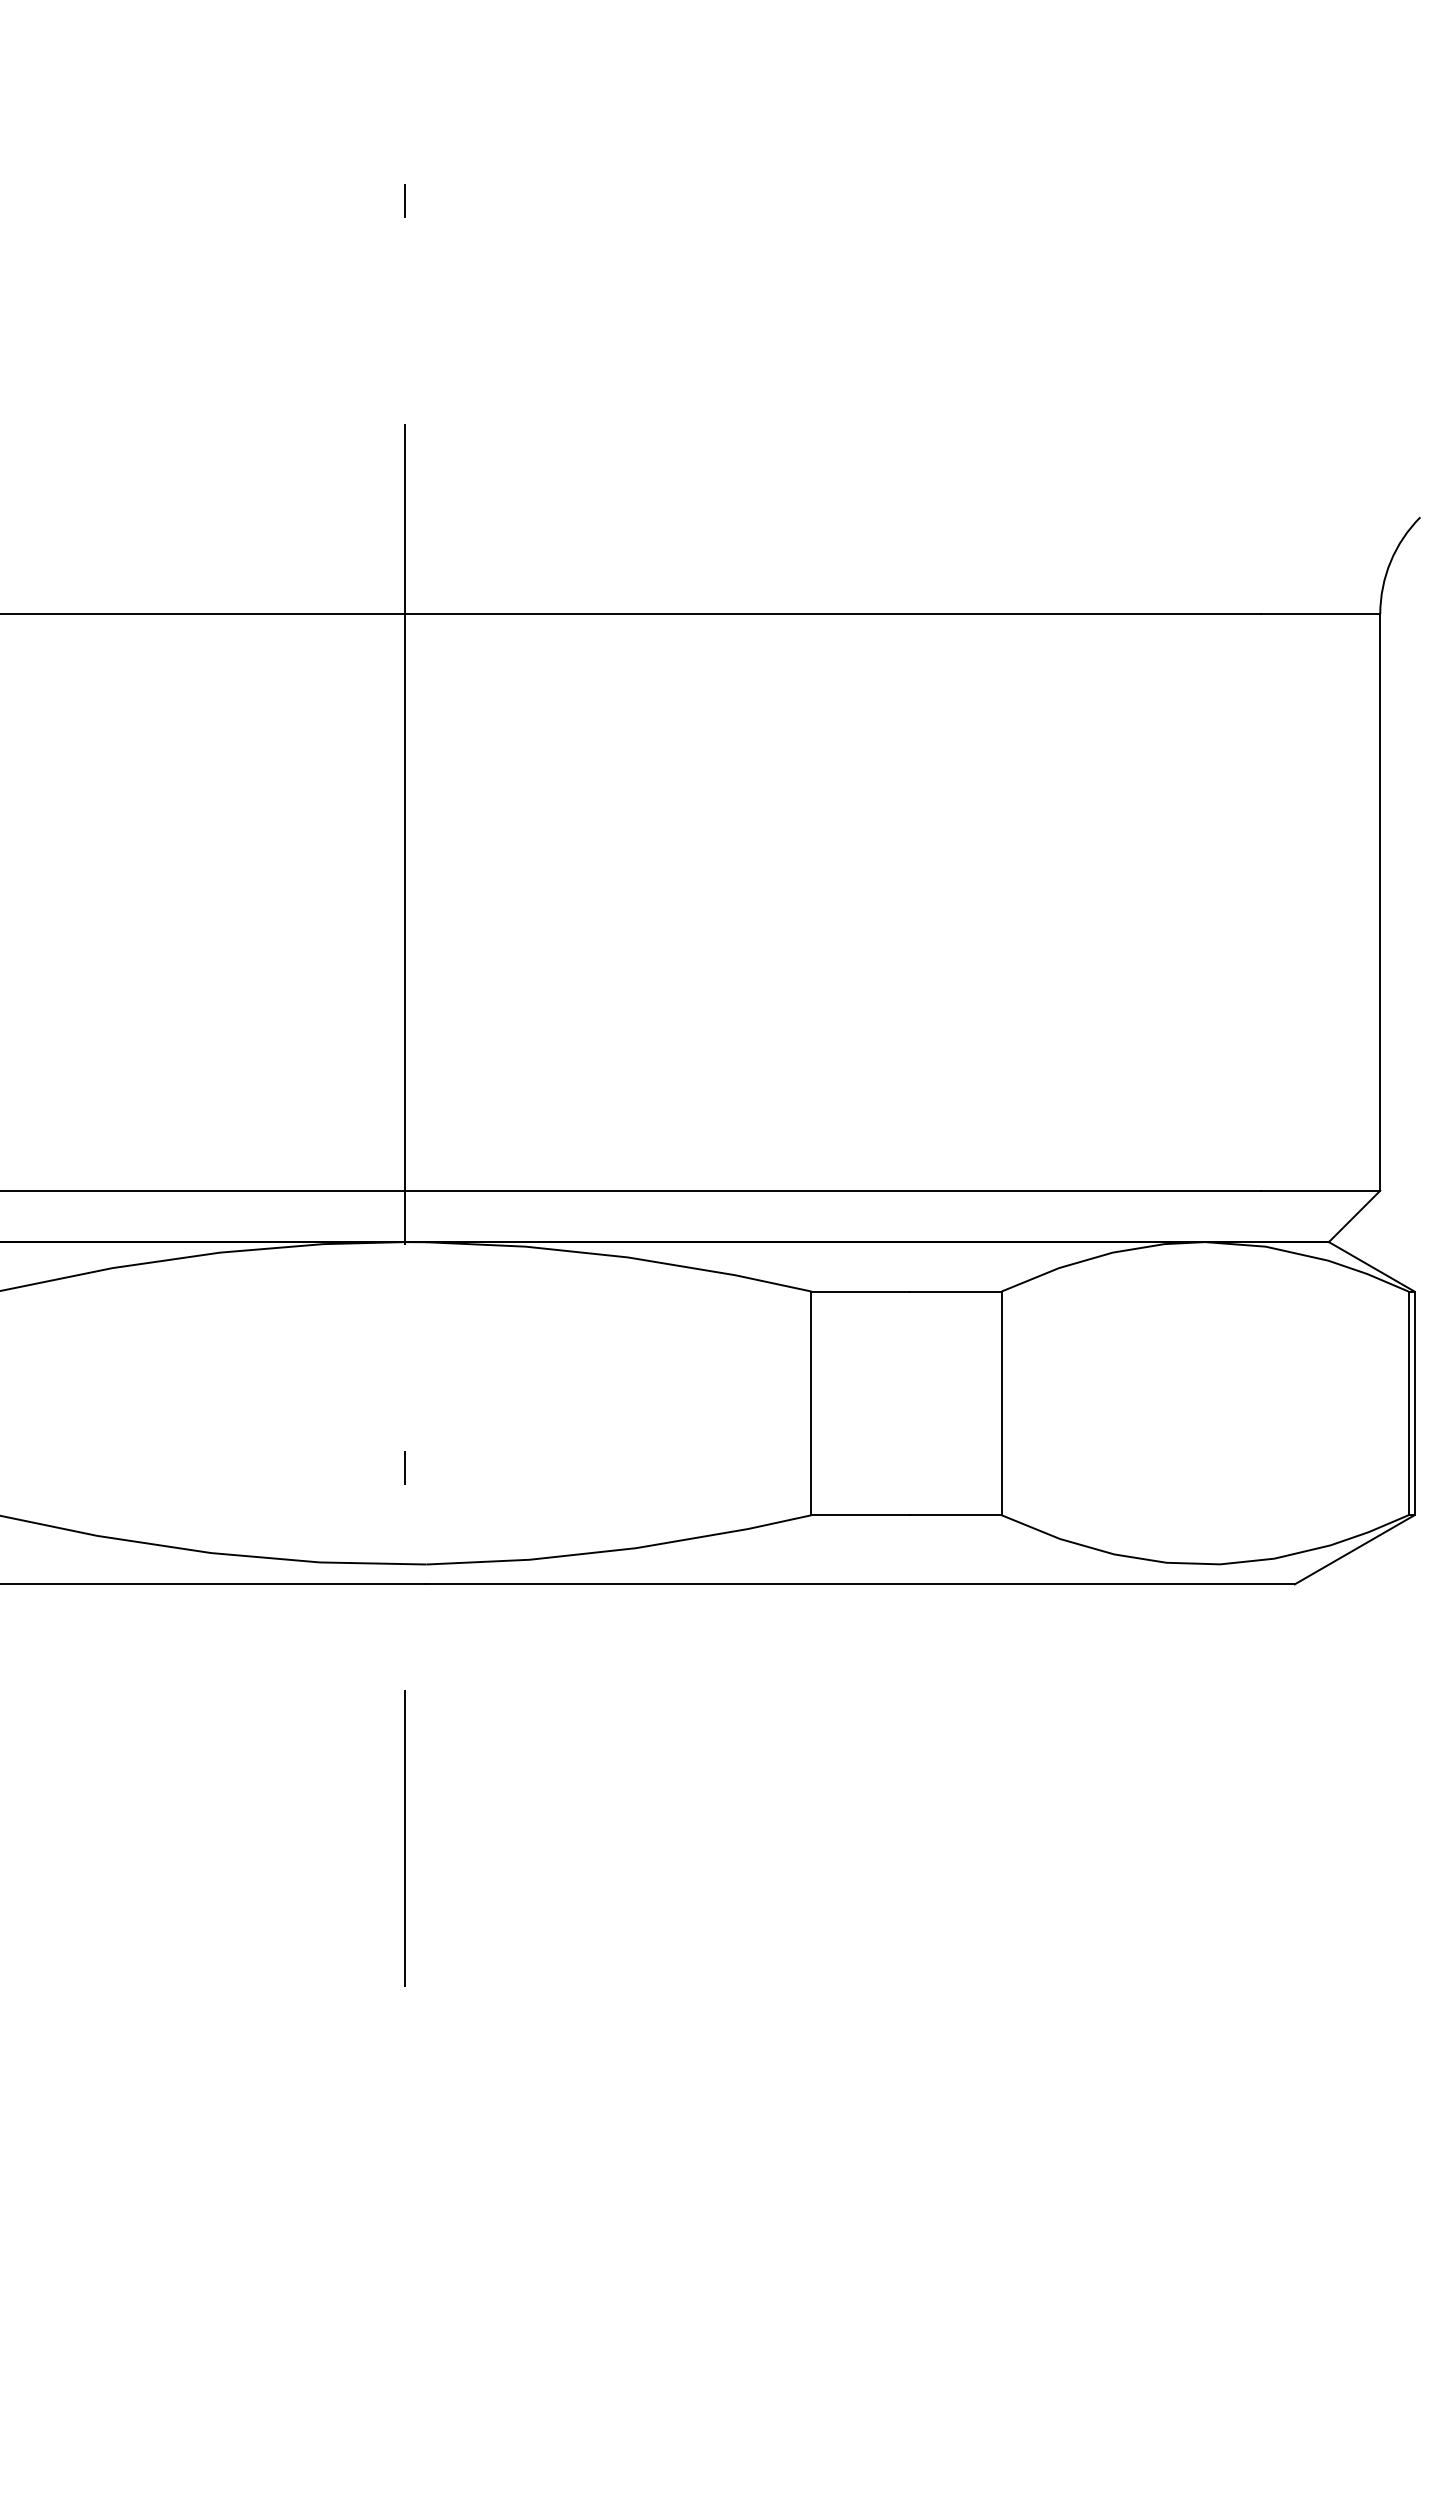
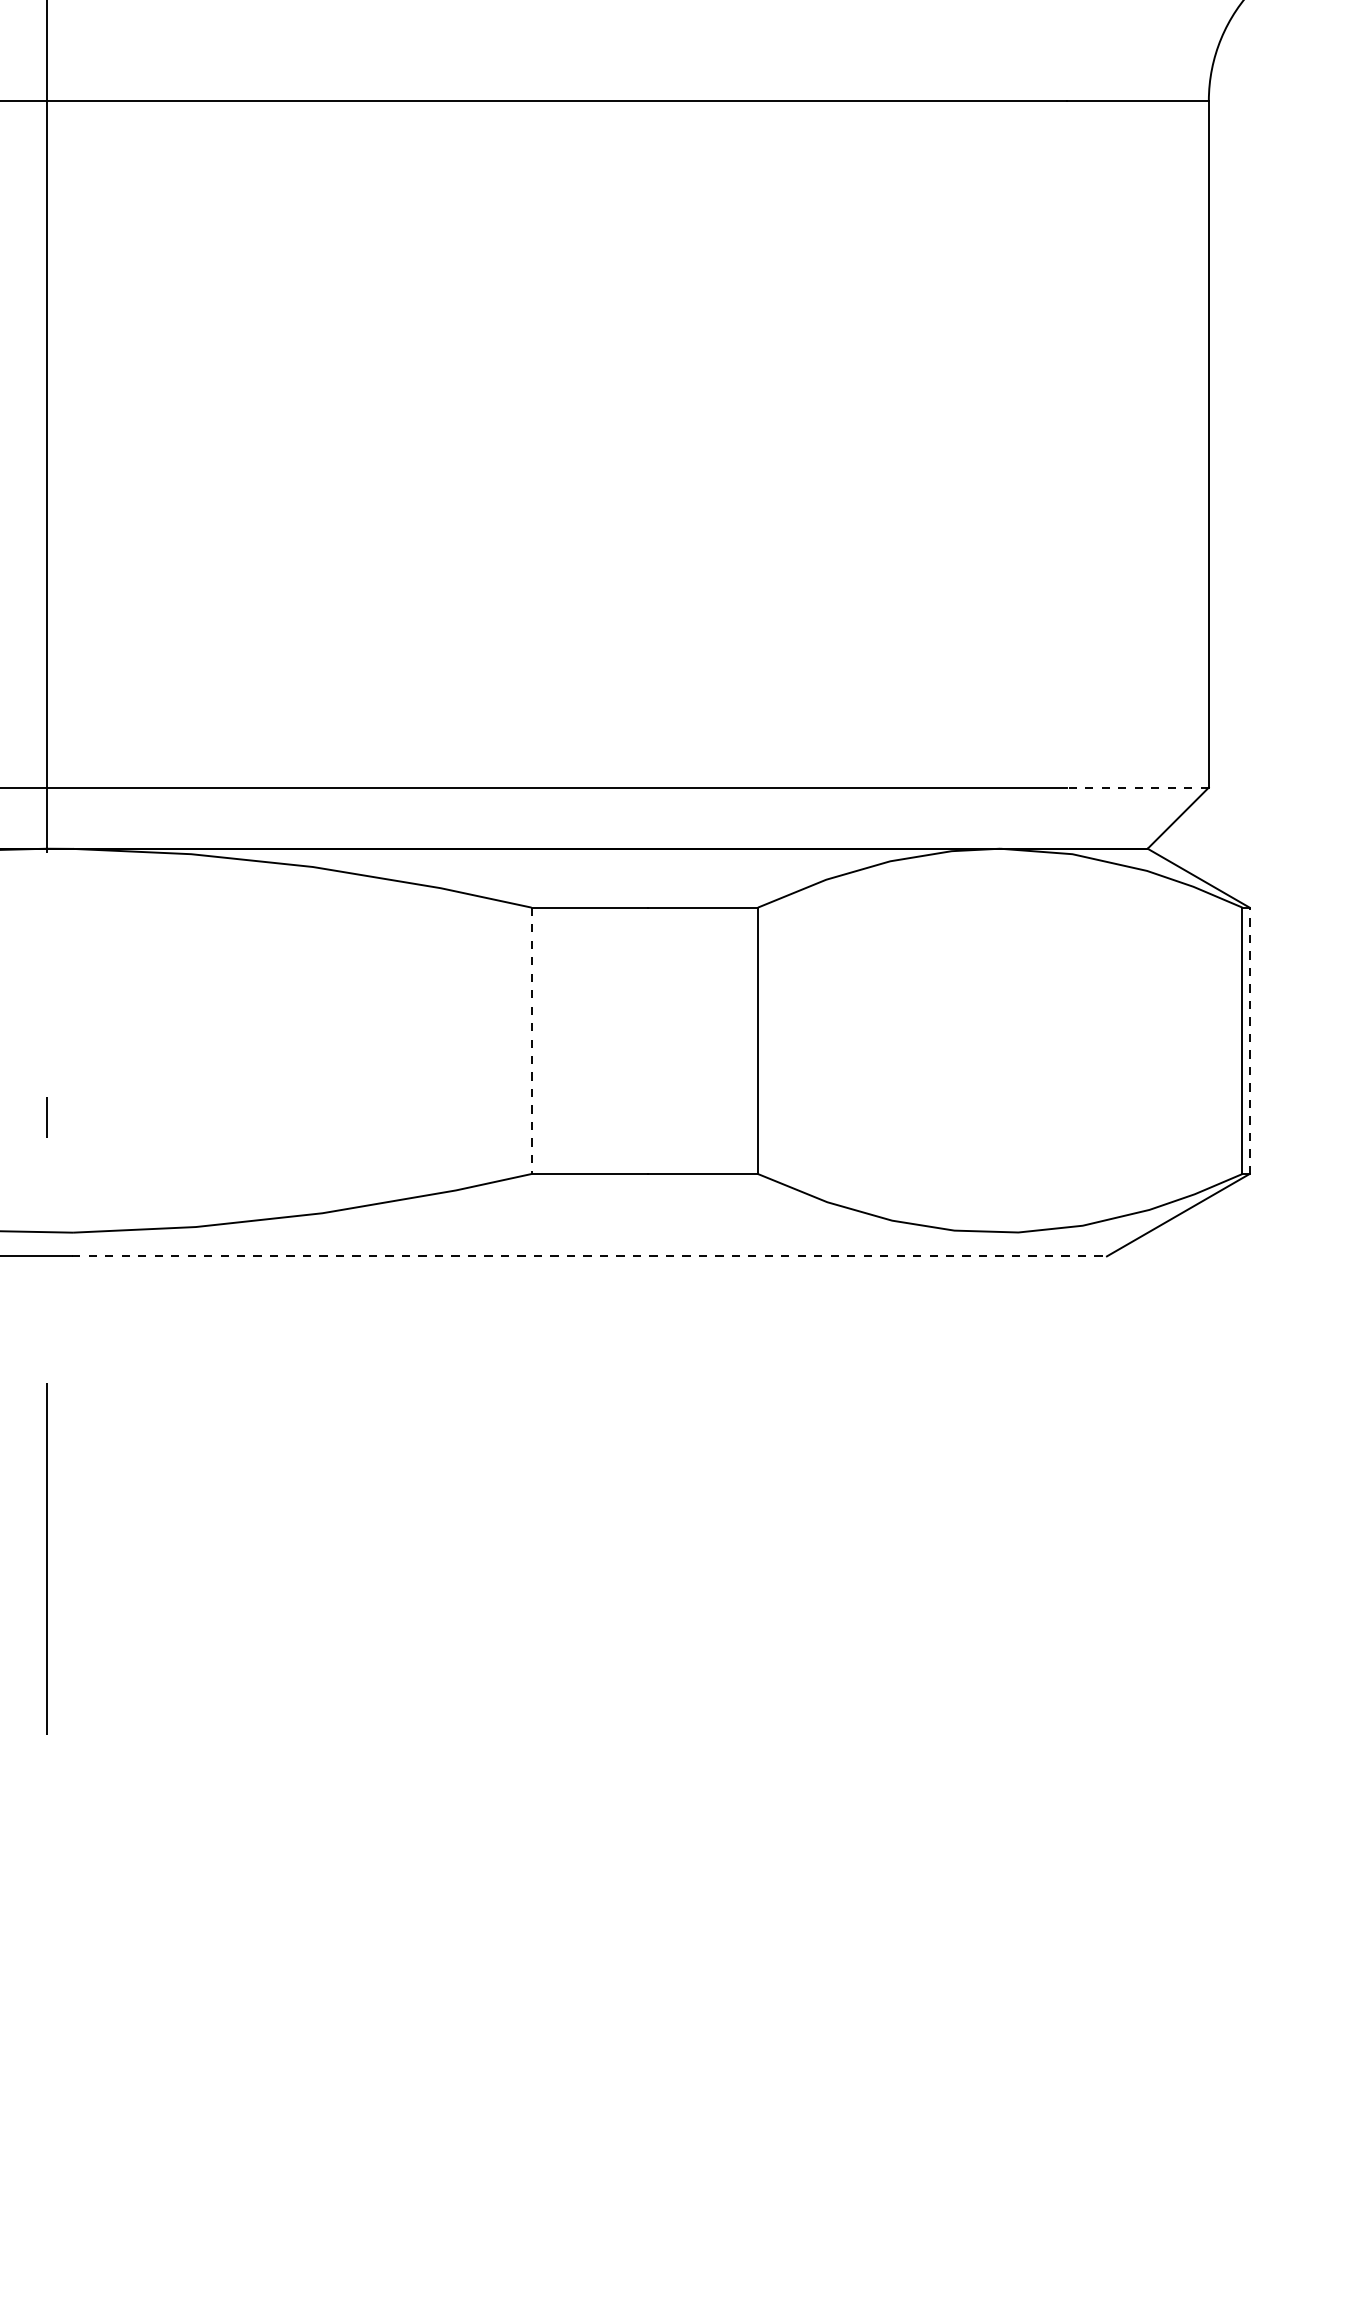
line: (1320, 1190) -> (1137, 787), solid -> dashed
line: (811, 1403) -> (531, 1040), solid -> dashed
line: (1414, 1403) -> (1249, 1040), solid -> dashed
line: (860, 1584) -> (589, 1256), solid -> dashed

